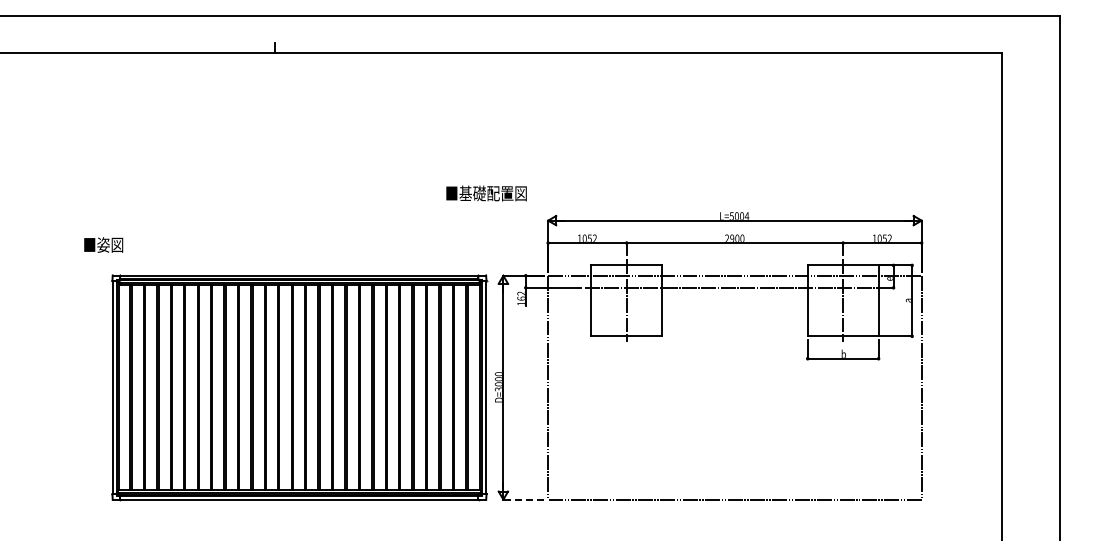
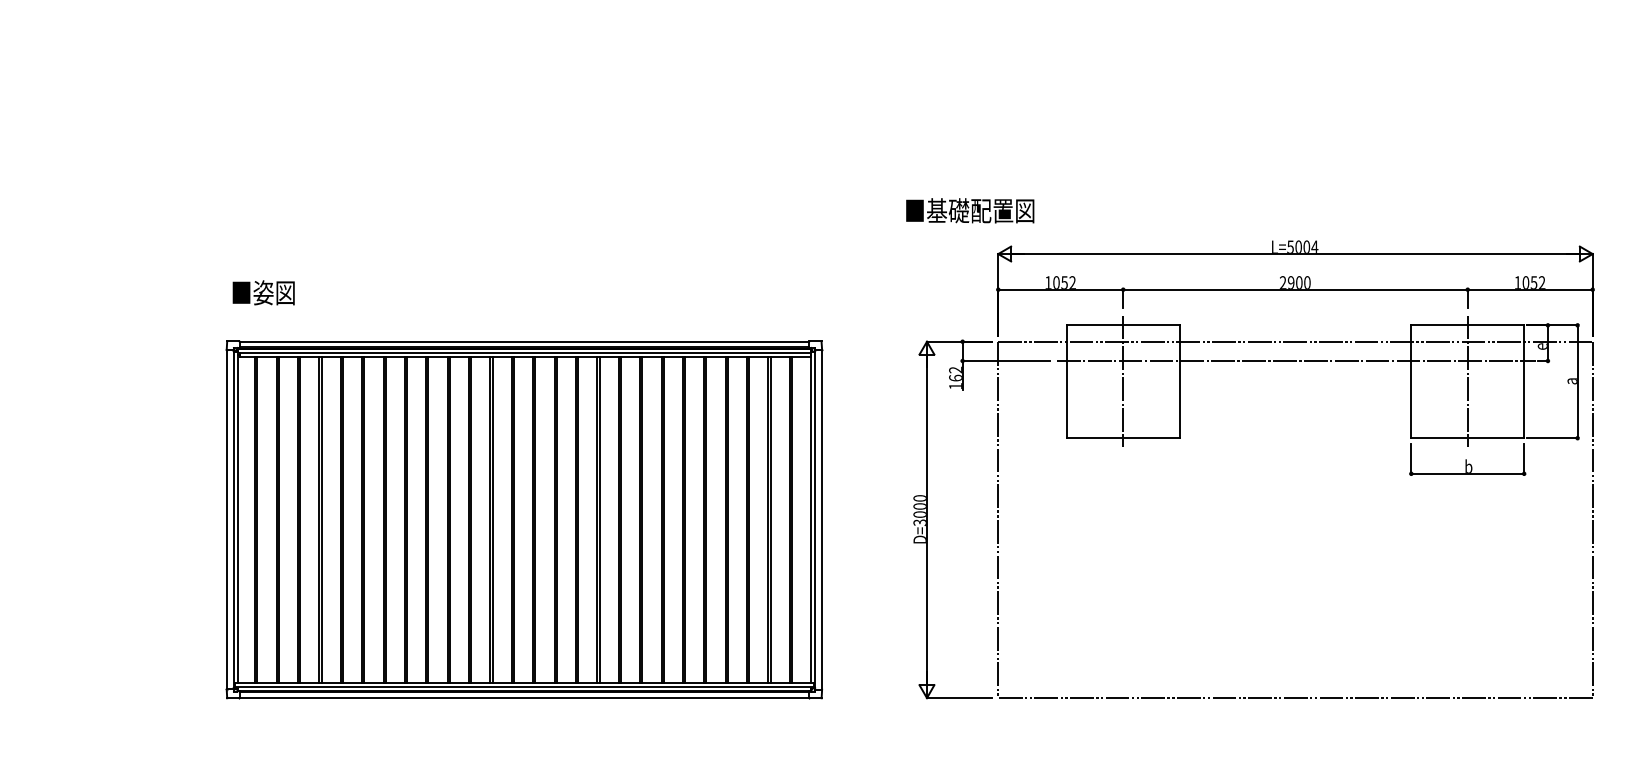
text: (486, 193) -> (970, 210), moved
text: (103, 244) -> (263, 292), moved
part: (299, 387) -> (524, 519), moved
line: (523, 499) -> (958, 697), dashed -> solid

